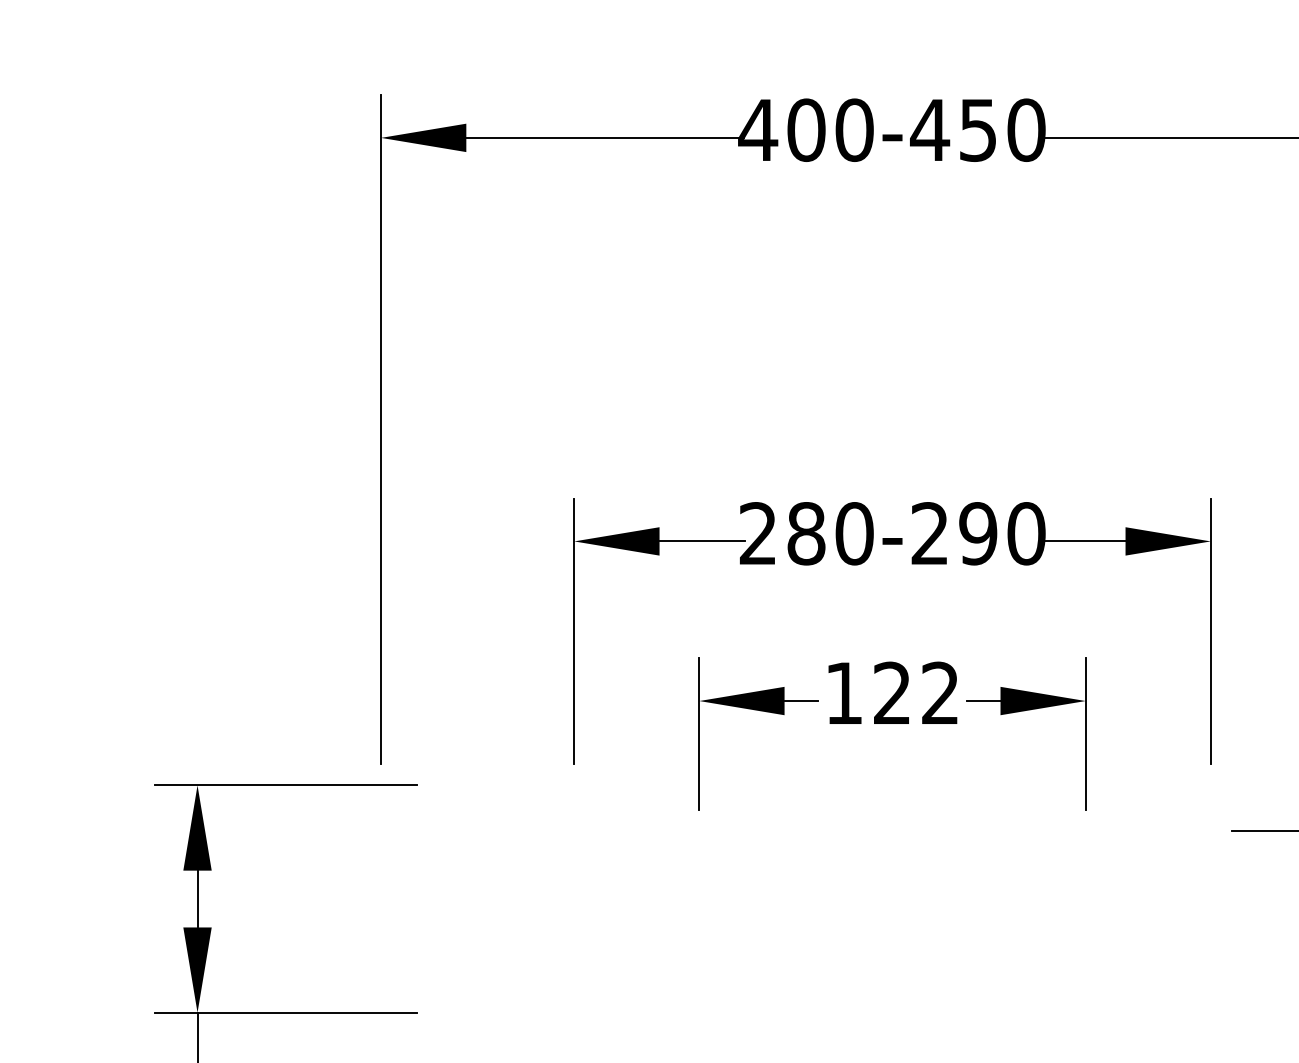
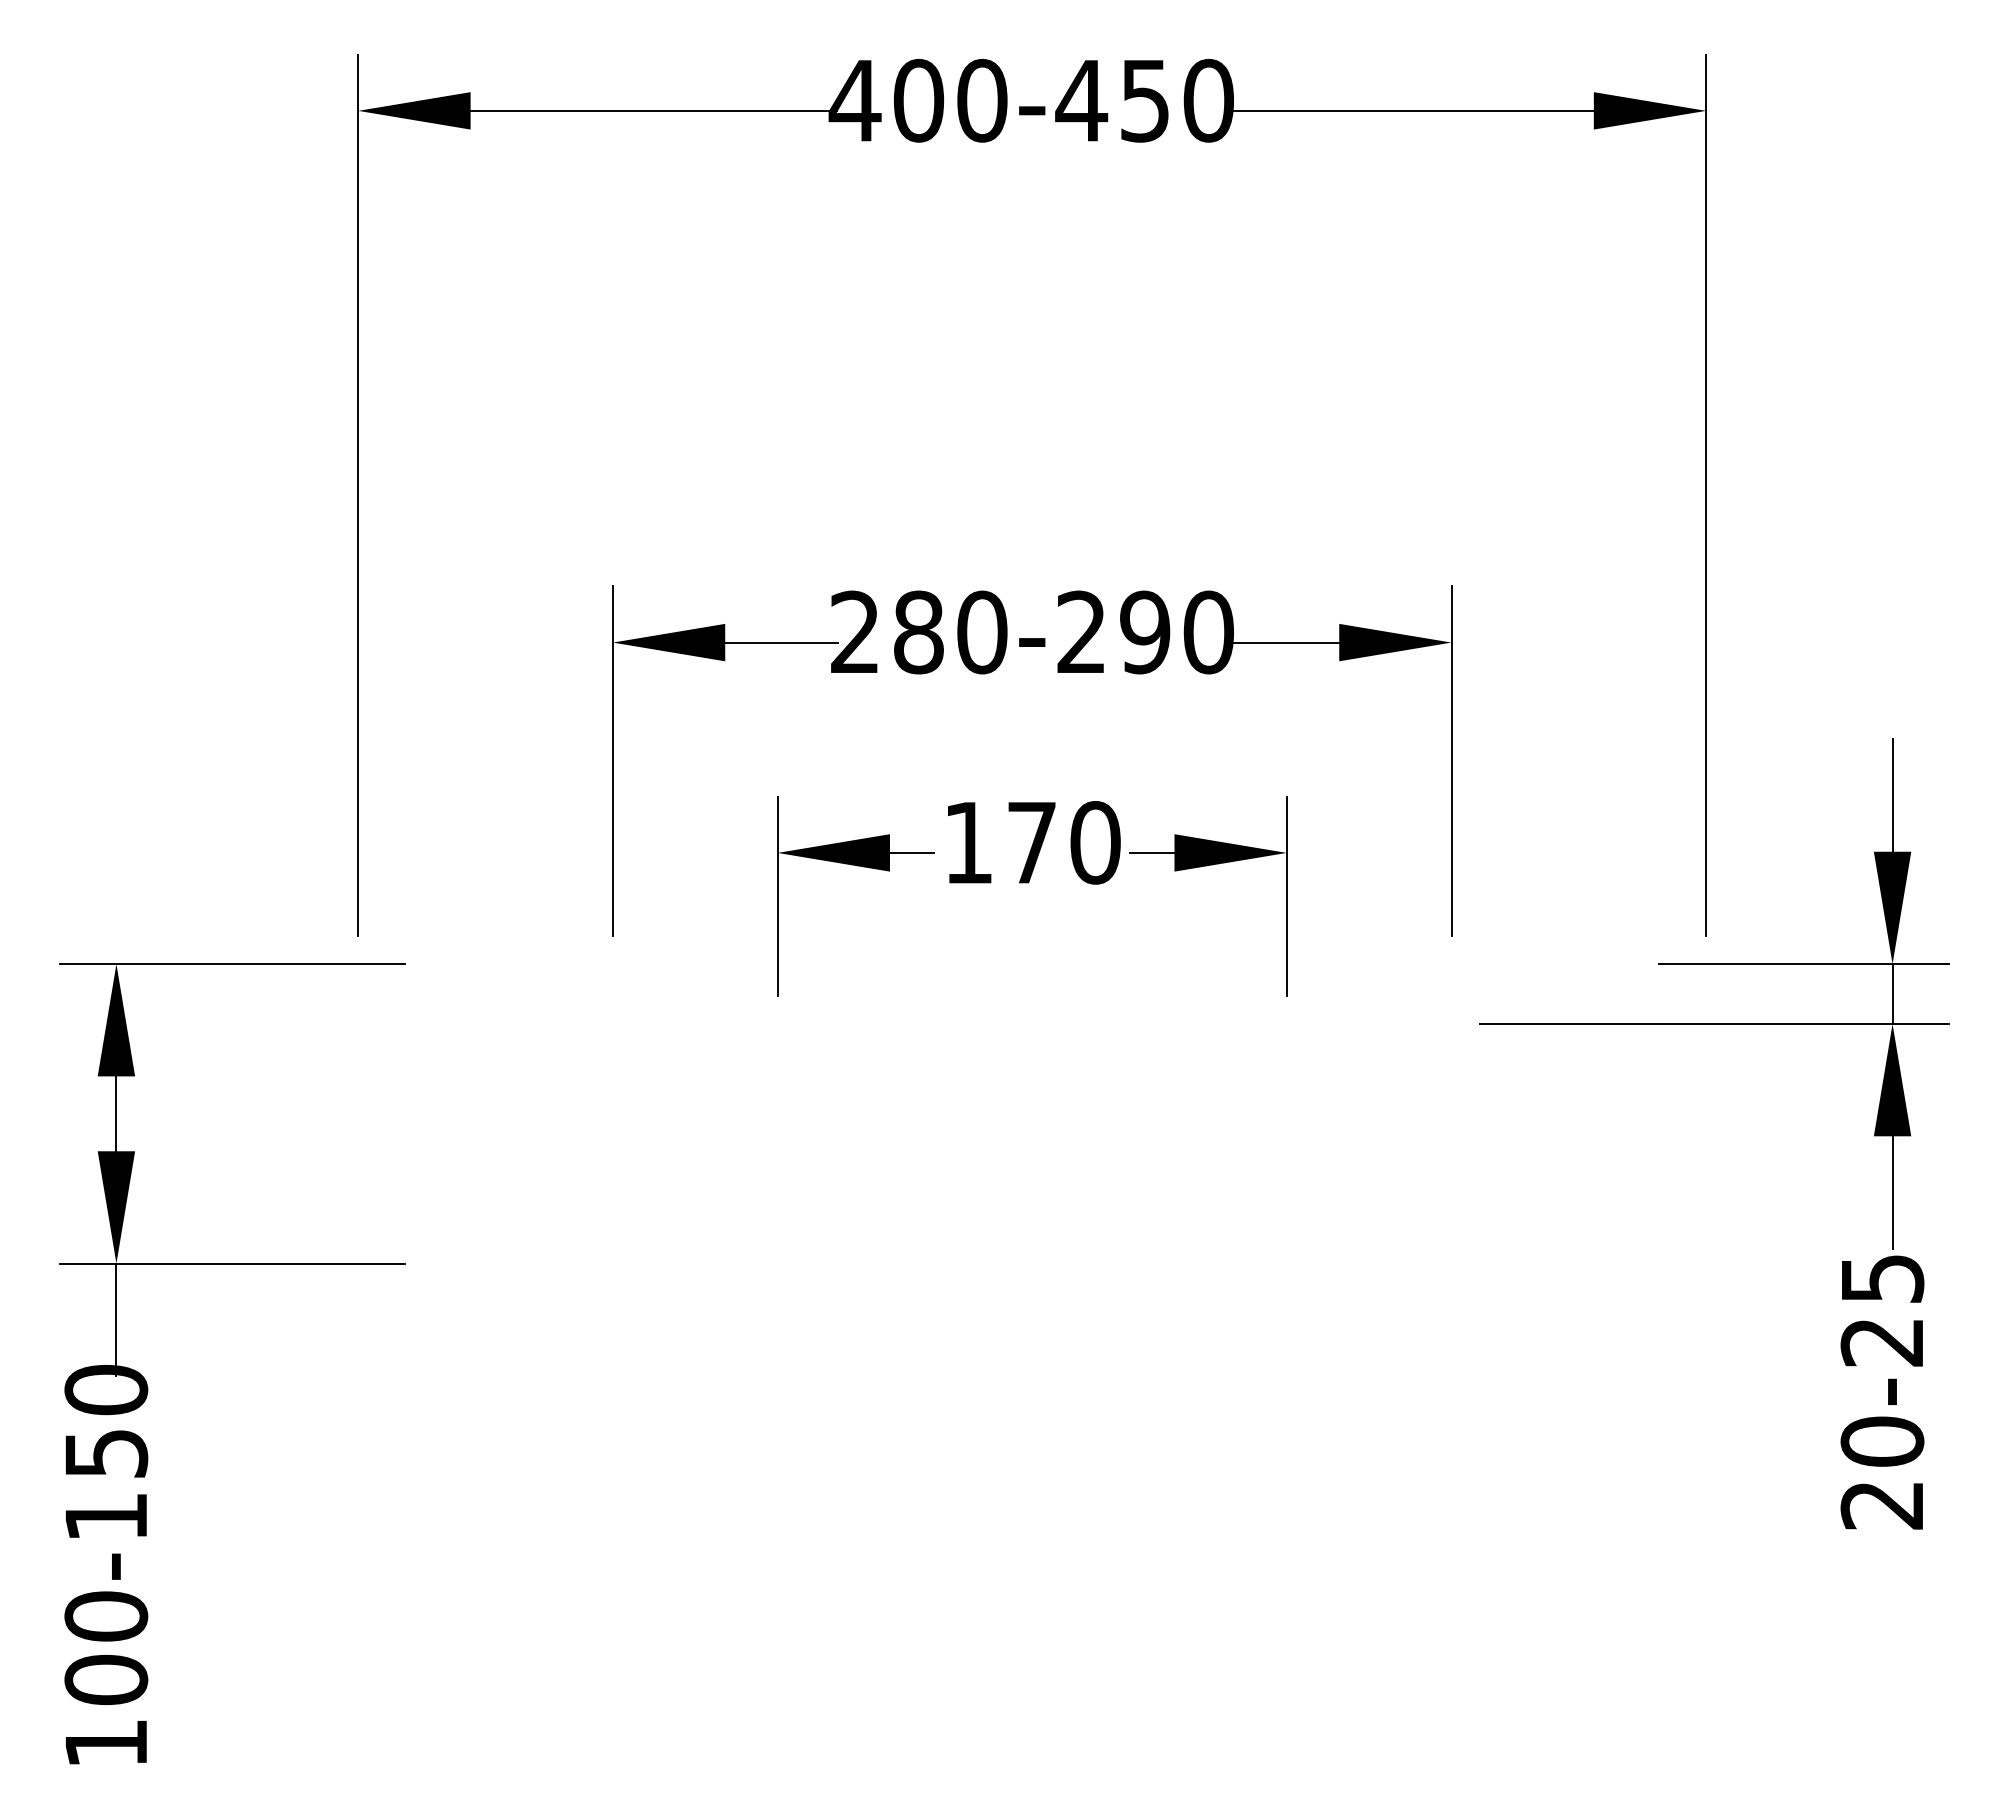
text: (916, 693) -> (1063, 842), 122 -> 170

